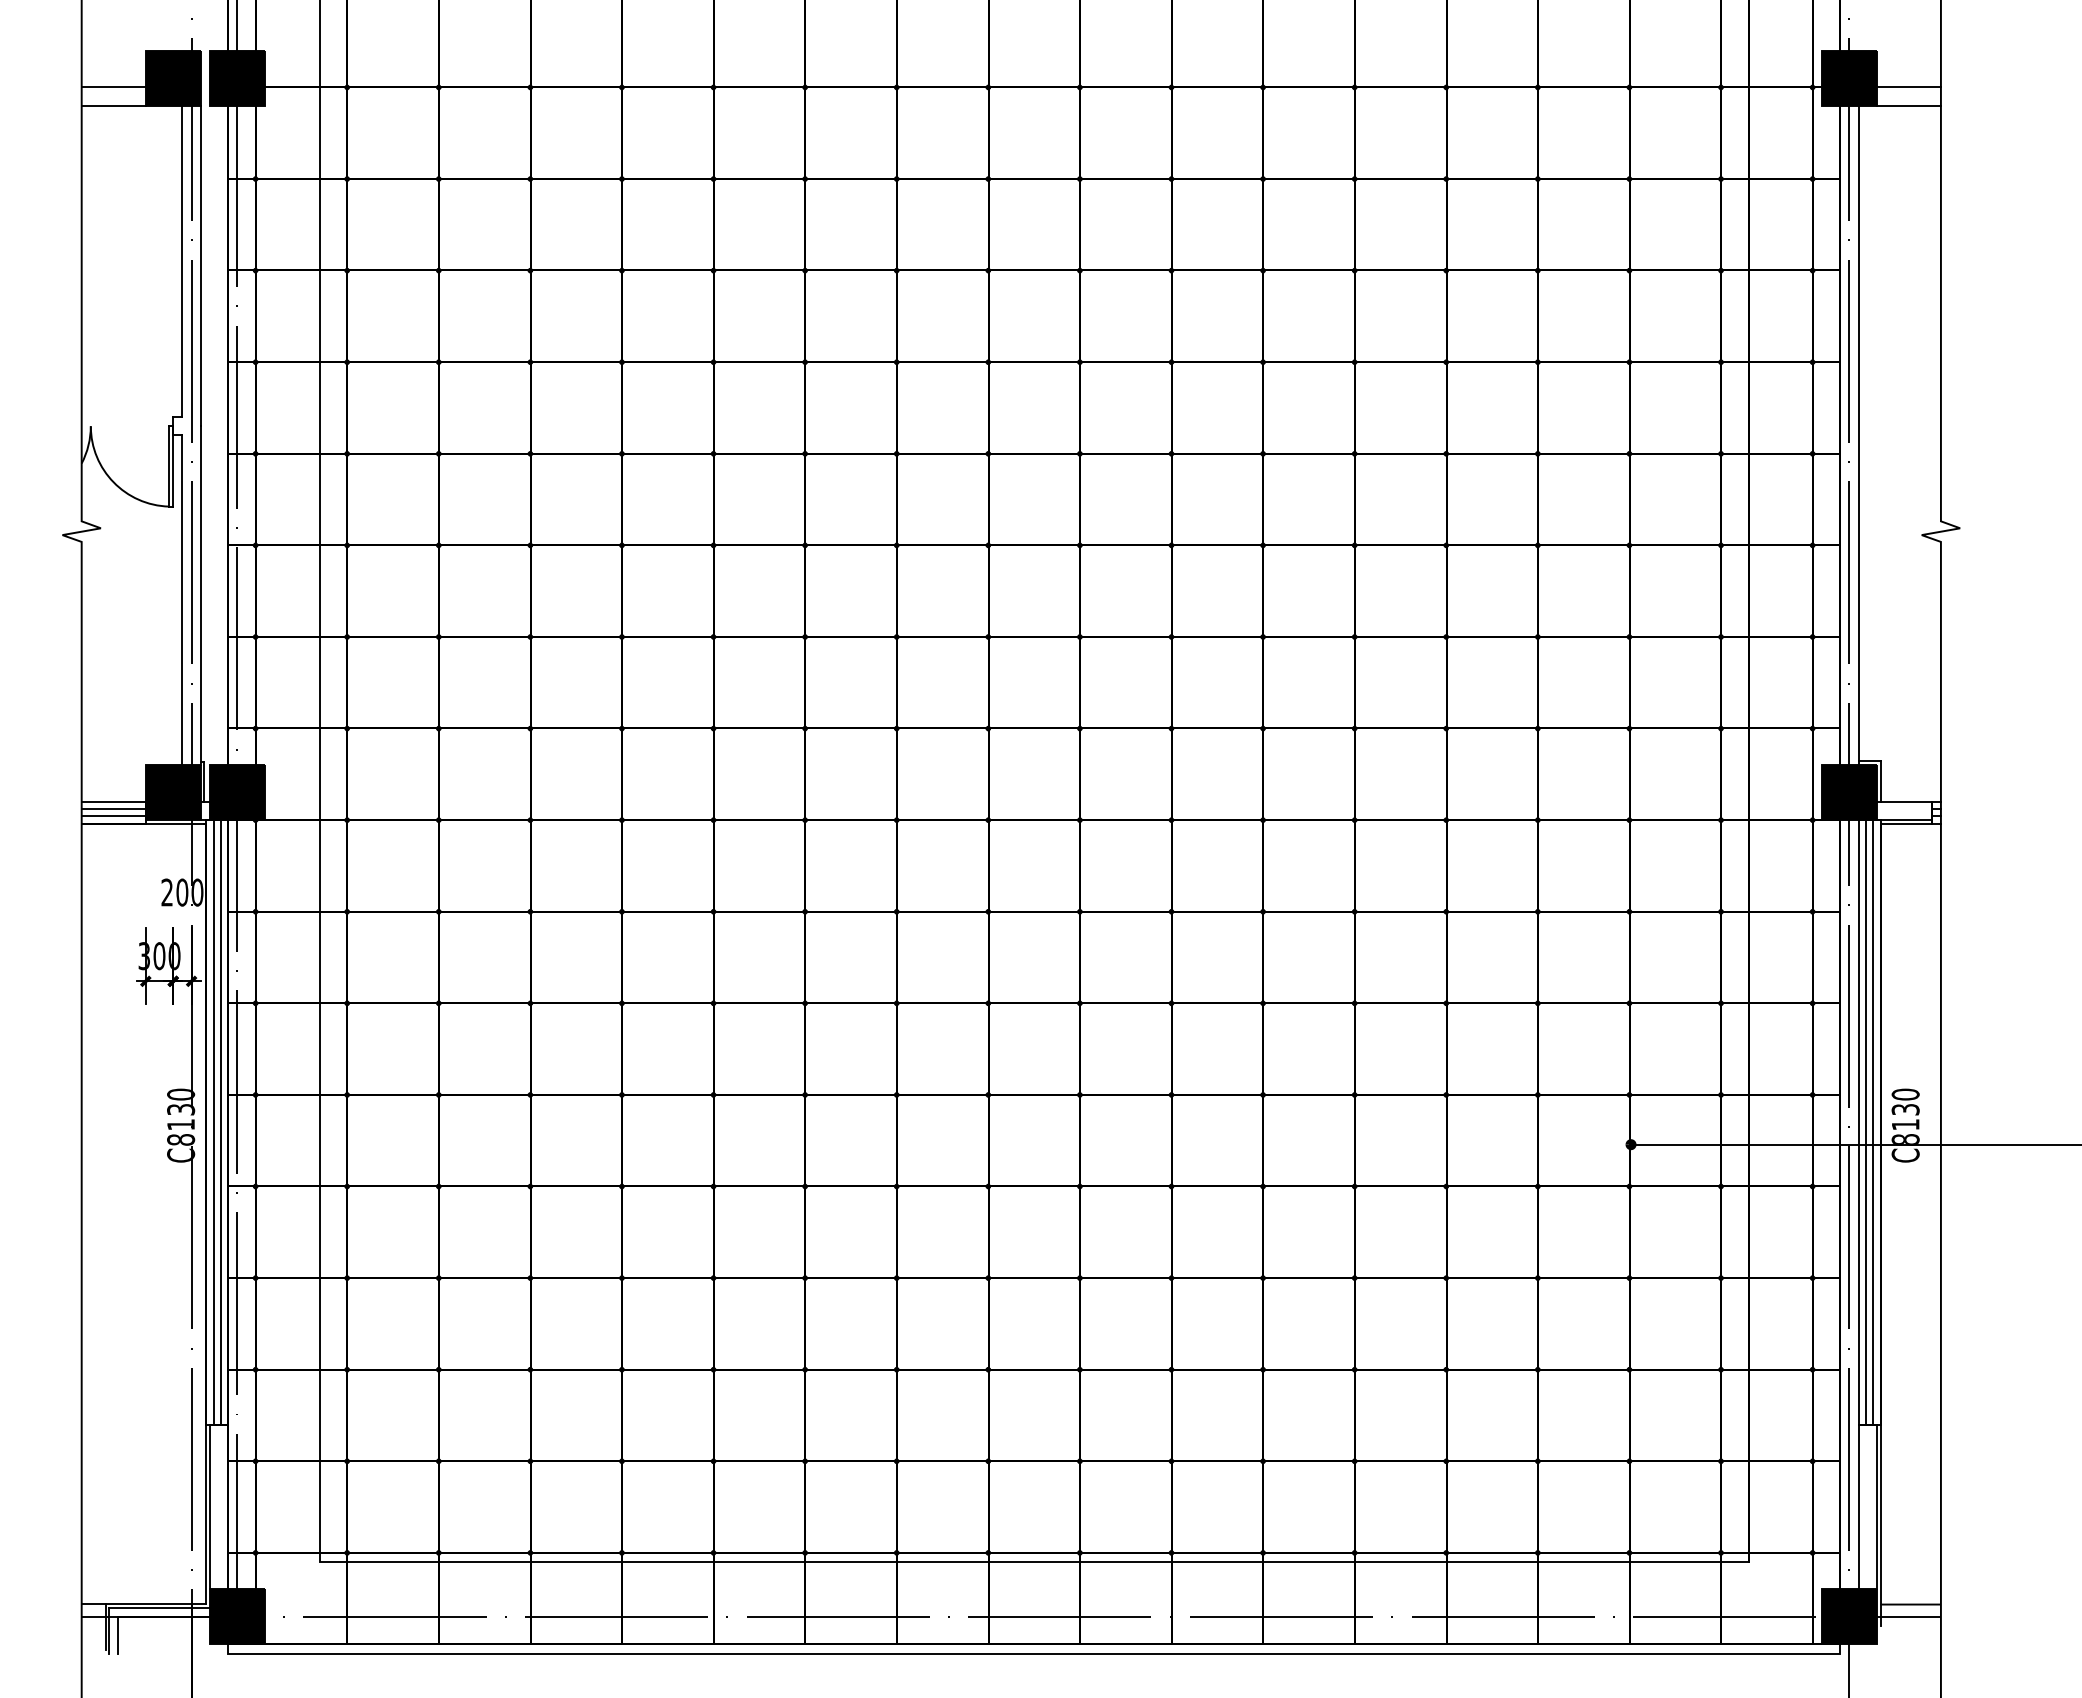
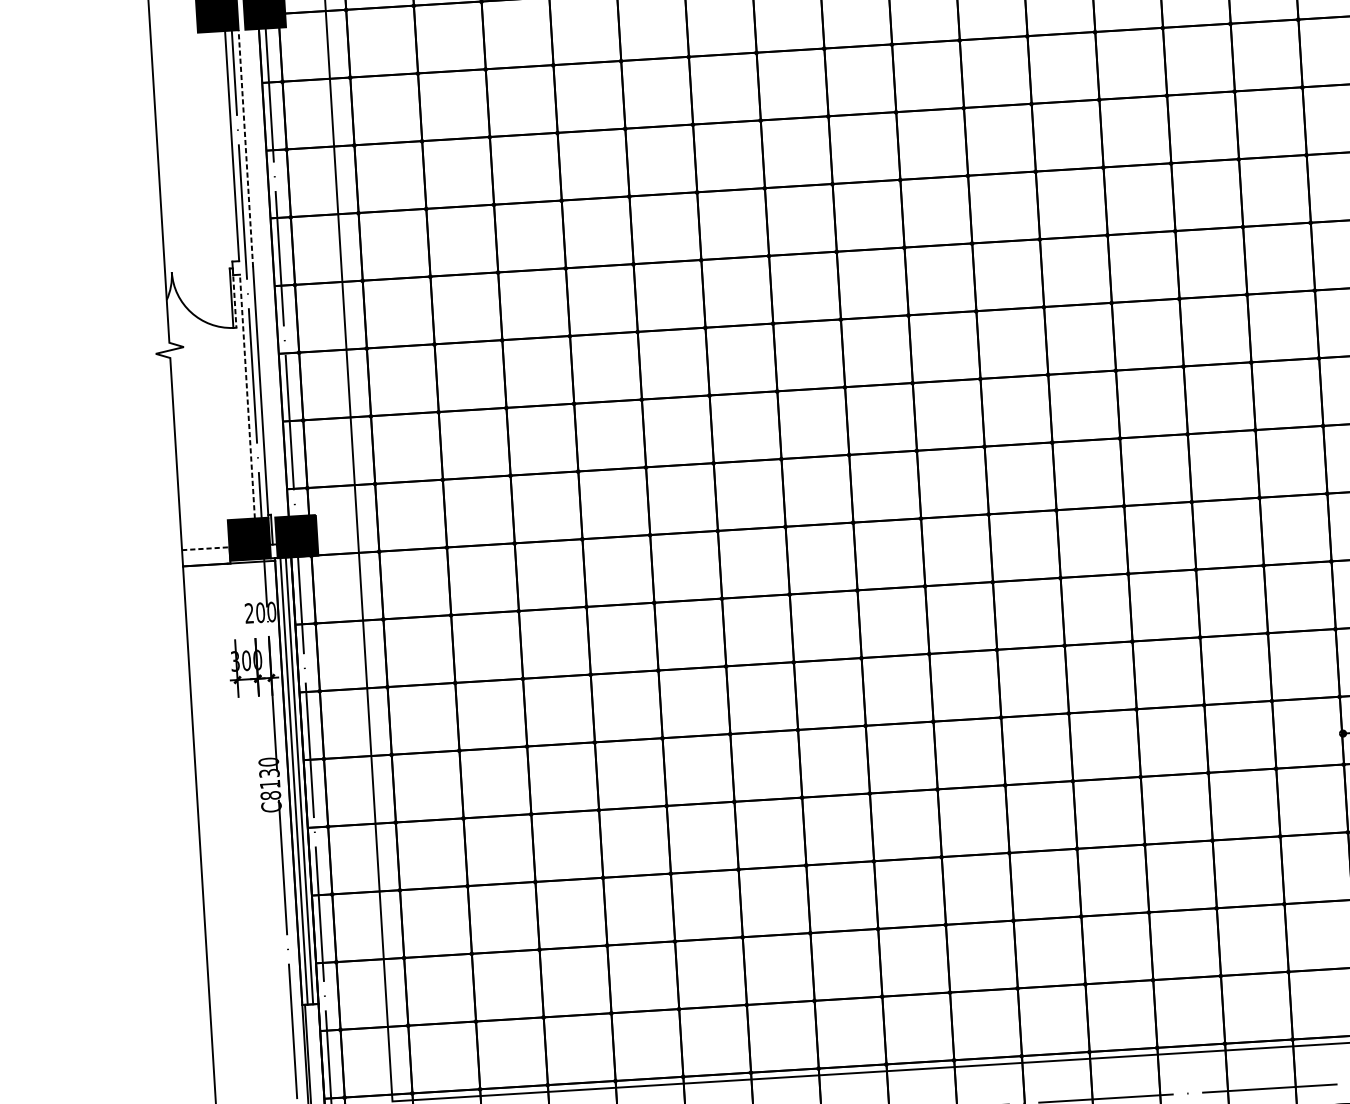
line: (113, 87) -> (173, 20), removed
line: (113, 105) -> (174, 33), removed
line: (200, 265) -> (245, 148), solid -> dashed
line: (173, 466) -> (234, 298), solid -> dashed
line: (182, 600) -> (247, 396), solid -> dashed
line: (114, 801) -> (206, 548), solid -> dashed
line: (113, 809) -> (205, 554), removed
line: (113, 816) -> (206, 559), removed

